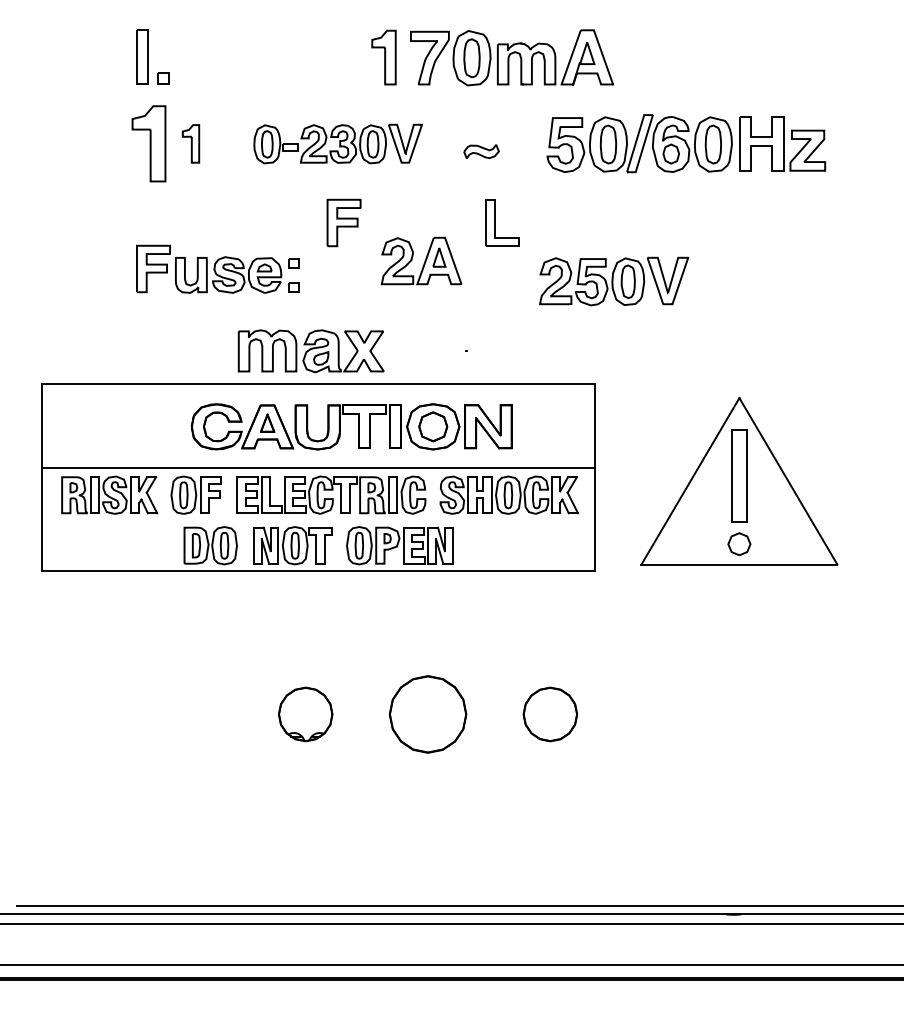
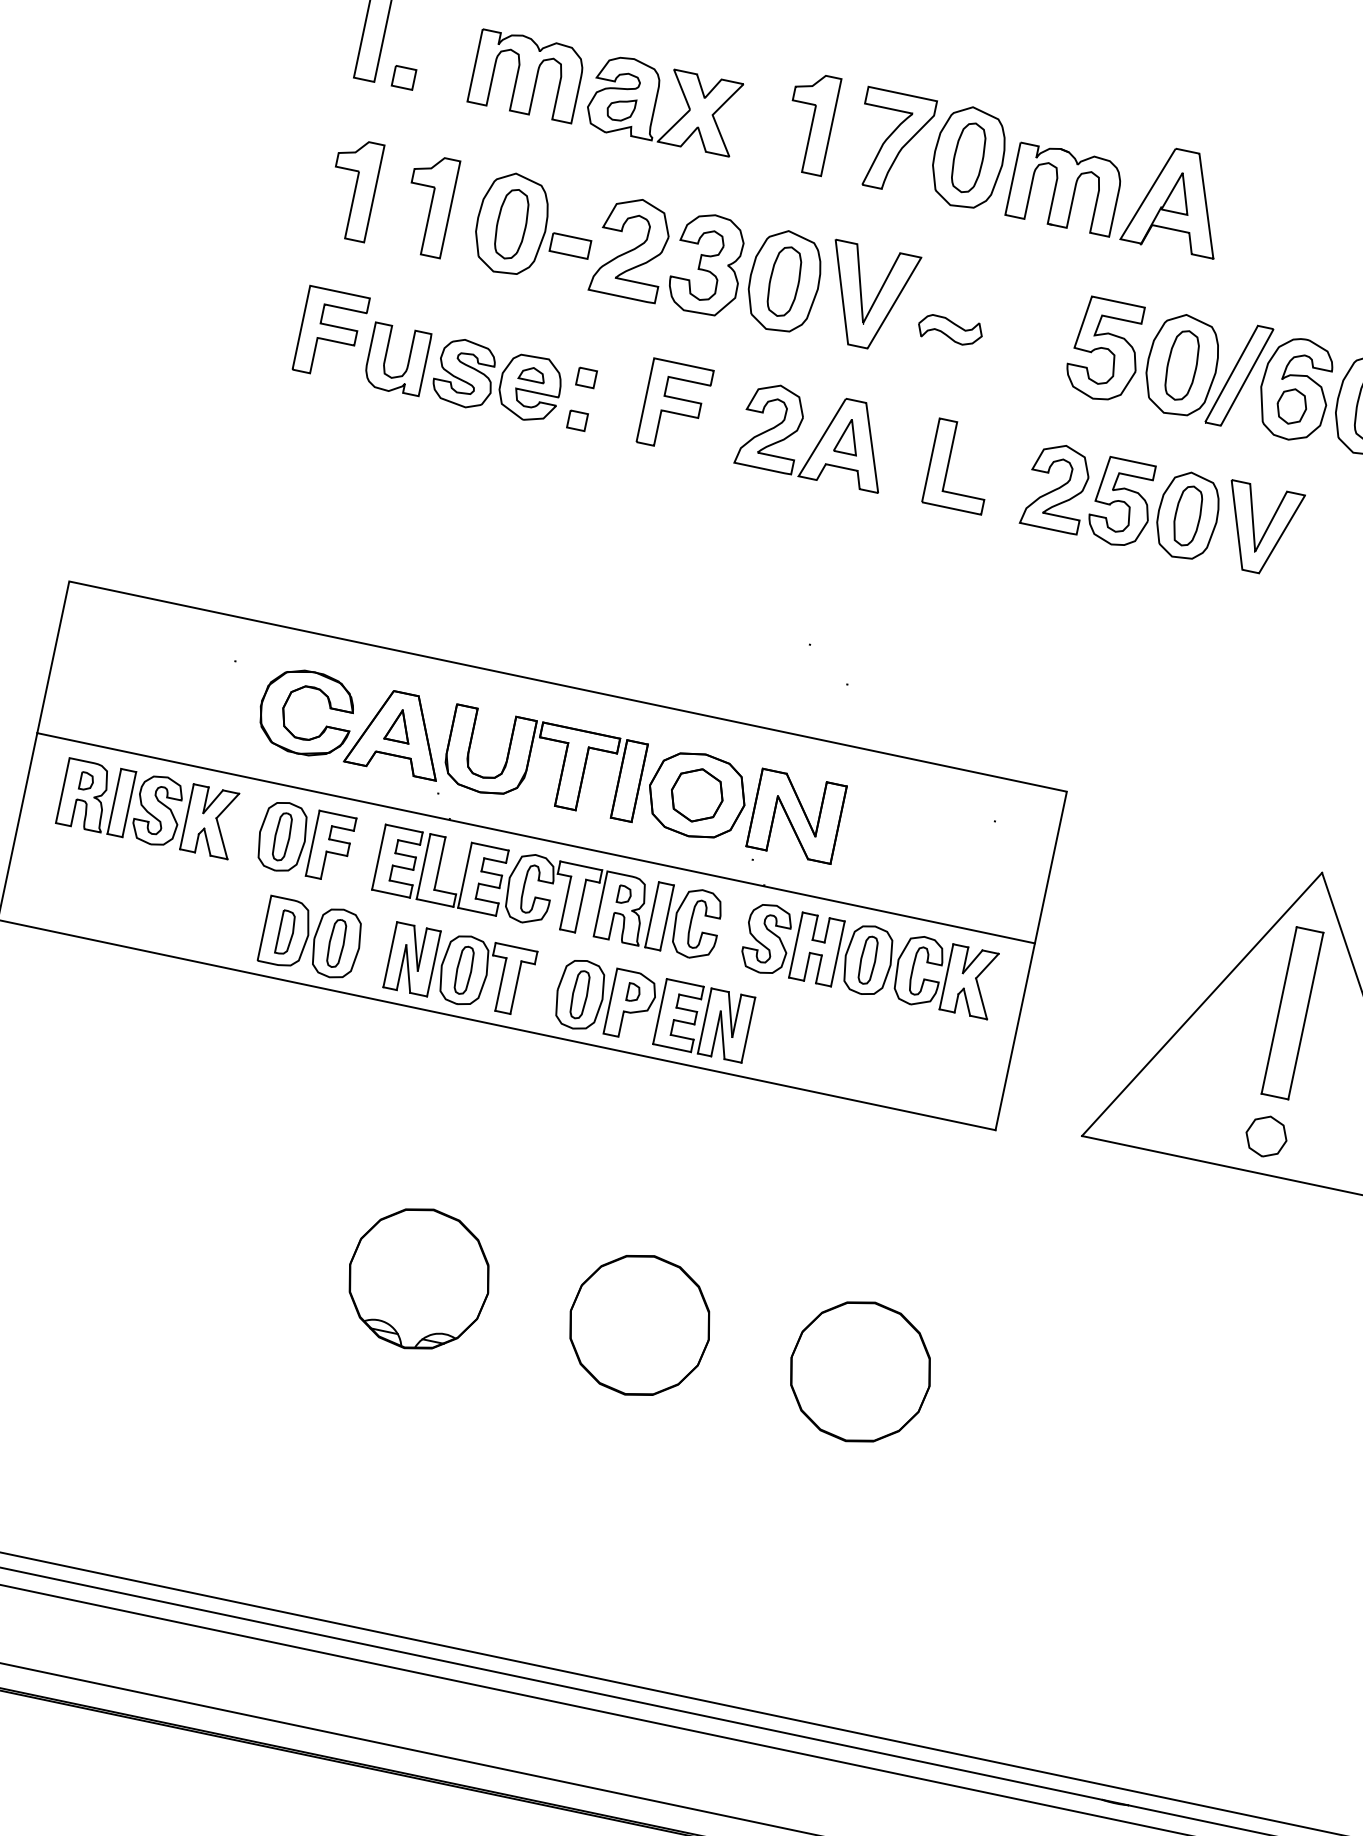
part: (148, 143) -> (352, 188), size x0.71
part: (190, 143) -> (428, 204), size x1.43
part: (337, 143) -> (693, 260), size x1.43
part: (421, 260) -> (815, 434), moved
part: (217, 268) -> (446, 357), moved
part: (614, 281) -> (1163, 510), moved
part: (310, 351) -> (604, 92), moved
part: (358, 426) -> (562, 766), moved
part: (305, 714) -> (418, 1278), size x1.43
part: (550, 714) -> (860, 1372), size x1.43

